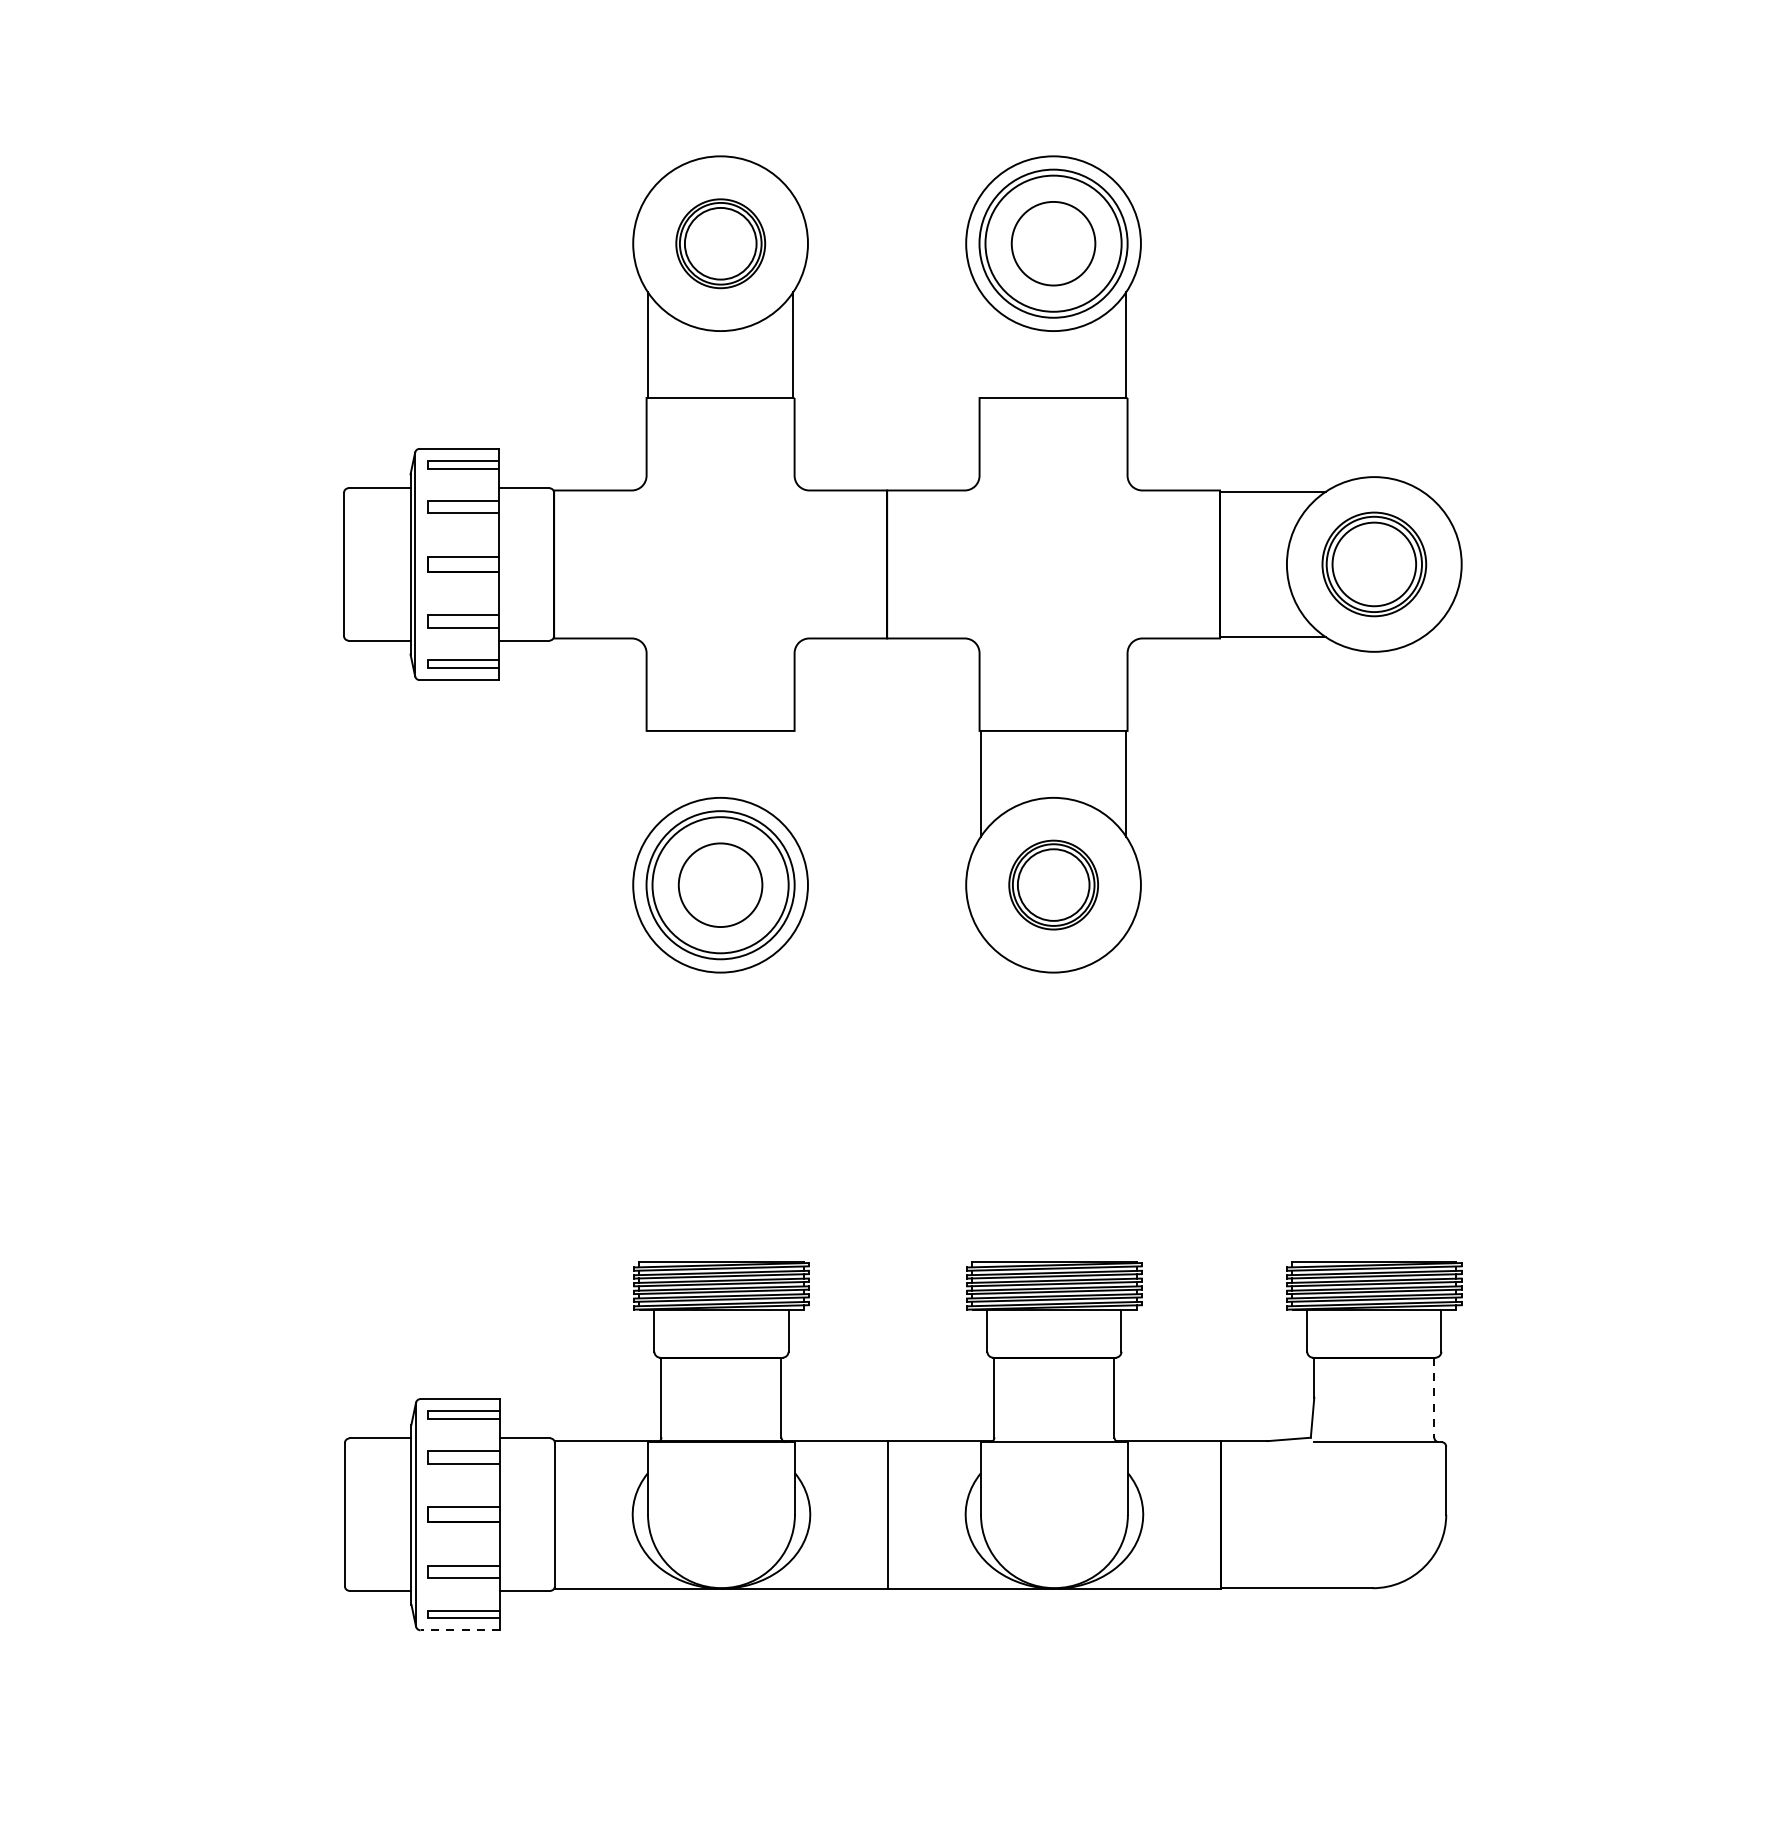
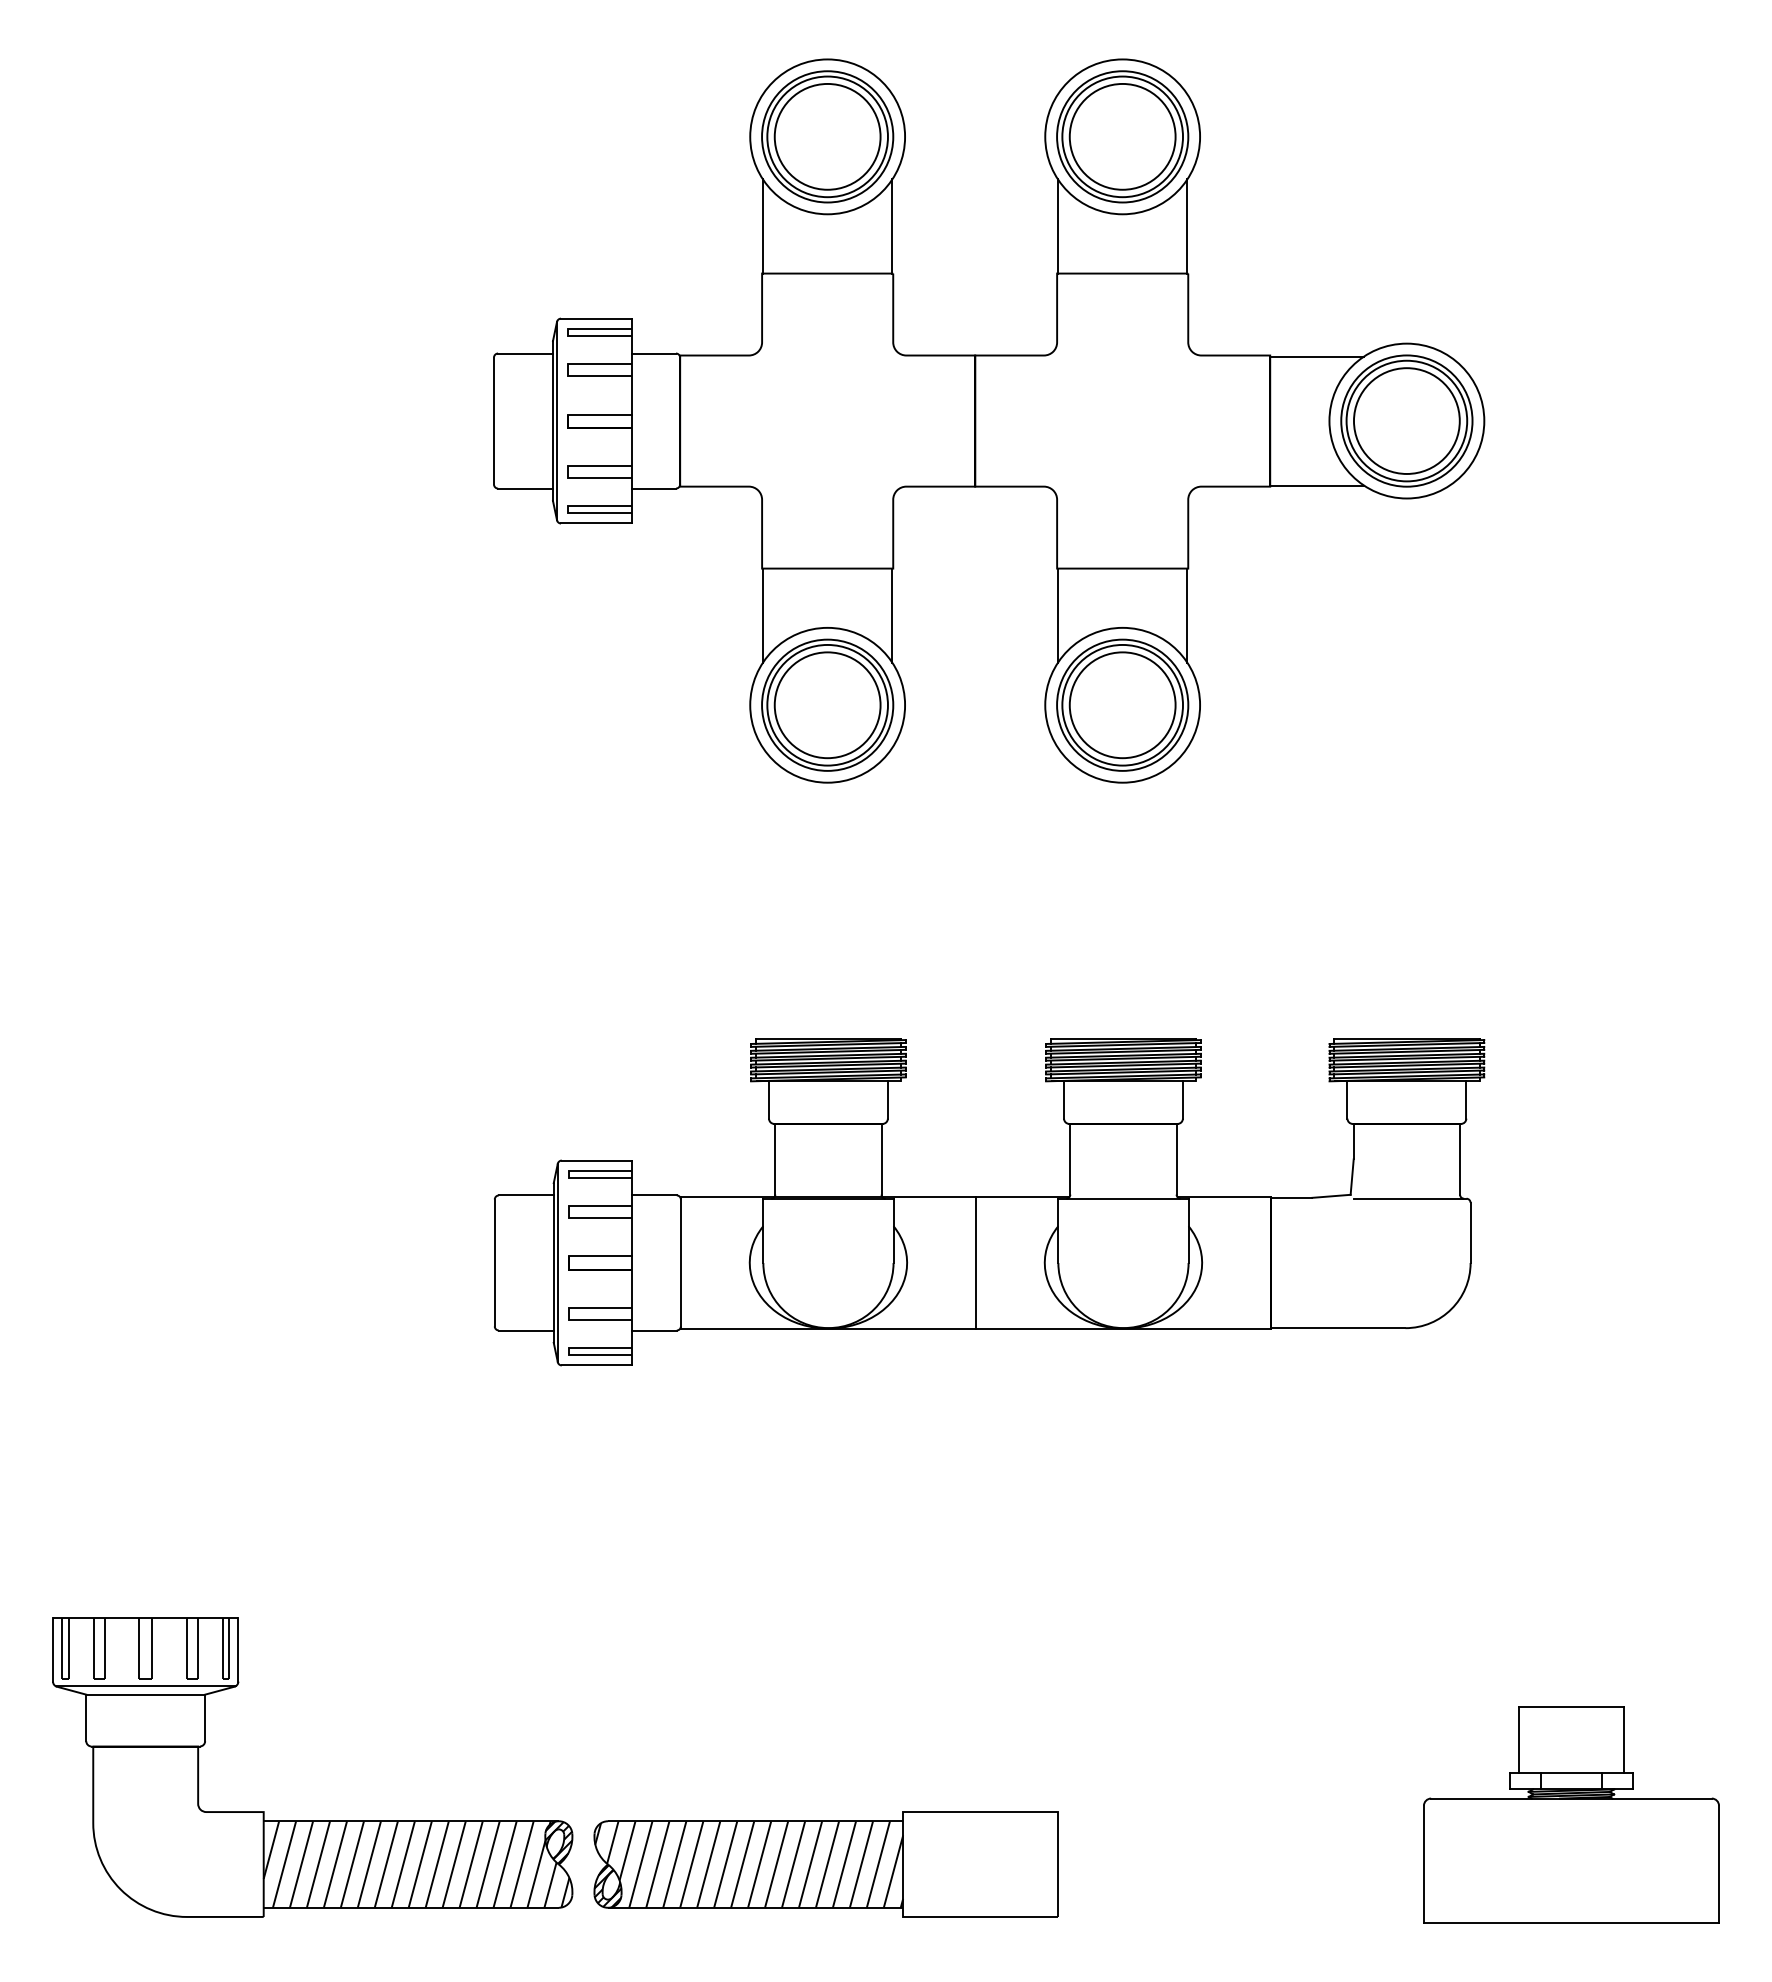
part: (720, 243) -> (827, 136), size x1.67
circle: (1053, 243) -> (1122, 136), size x1.43
line: (981, 344) -> (1058, 226), added
part: (1373, 563) -> (1406, 420), size x1.43
line: (648, 783) -> (763, 615), added
line: (793, 783) -> (892, 615), added
part: (1053, 884) -> (1122, 704), size x1.67
circle: (720, 885) -> (827, 705), size x1.43
line: (1433, 1397) -> (1459, 1159), dashed -> solid
line: (459, 1630) -> (596, 1365), dashed -> solid

